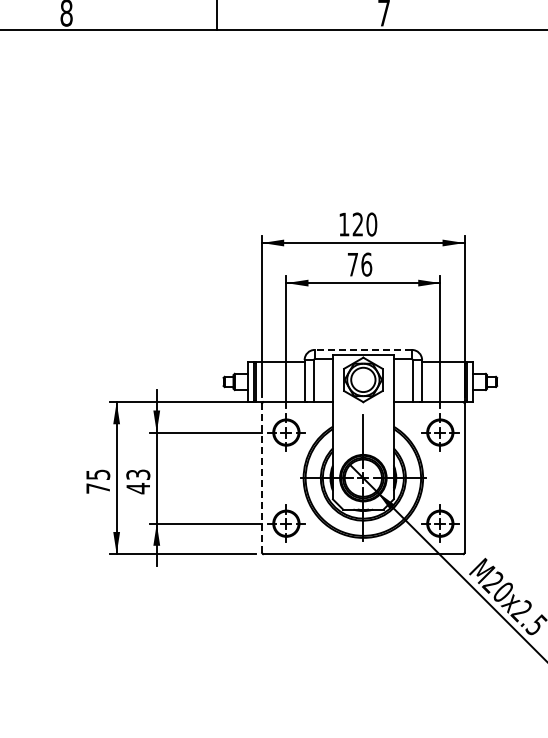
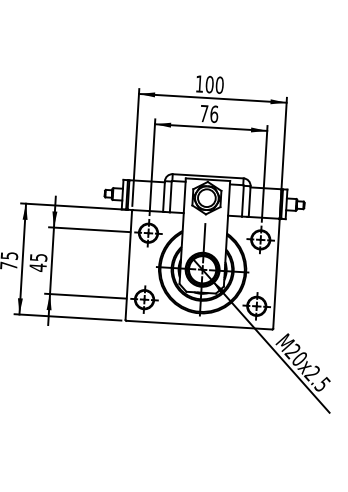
text: (357, 224) -> (209, 84), 120 -> 100
line: (363, 349) -> (208, 175), dashed -> solid
text: (137, 474) -> (38, 257), 43 -> 45
line: (262, 478) -> (129, 265), dashed -> solid

